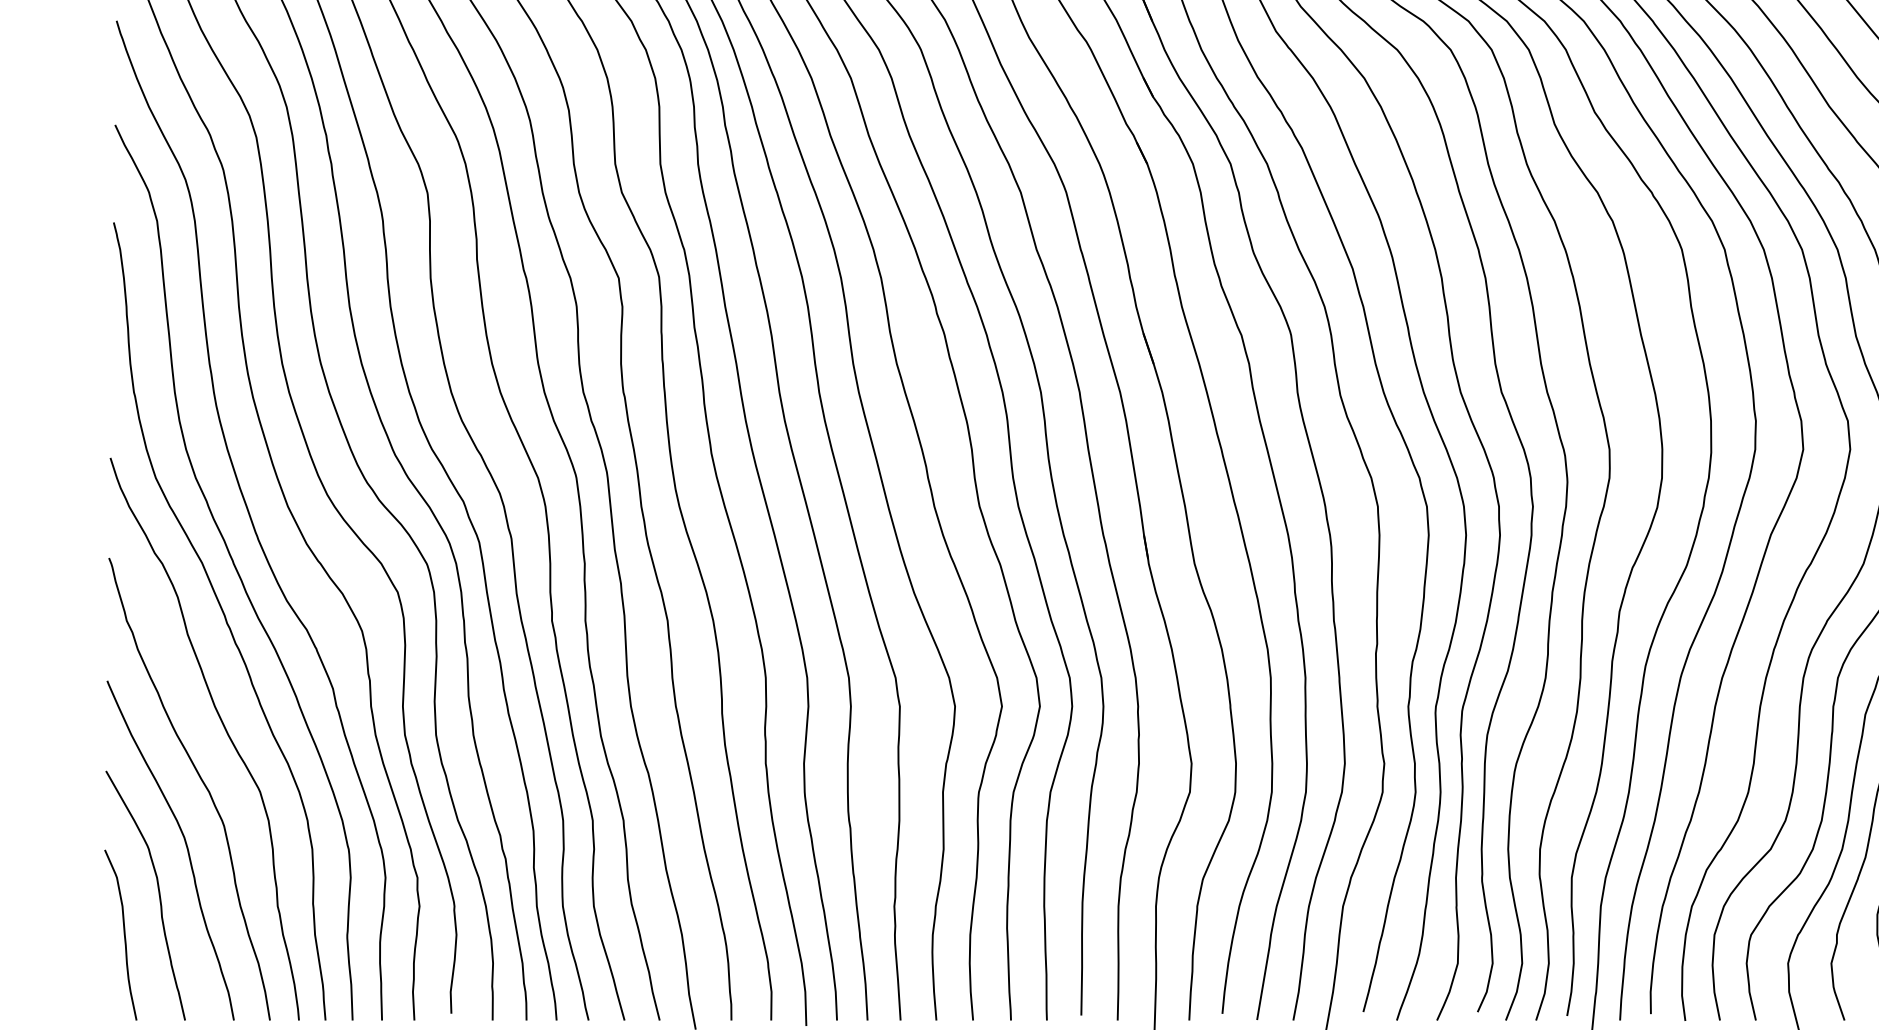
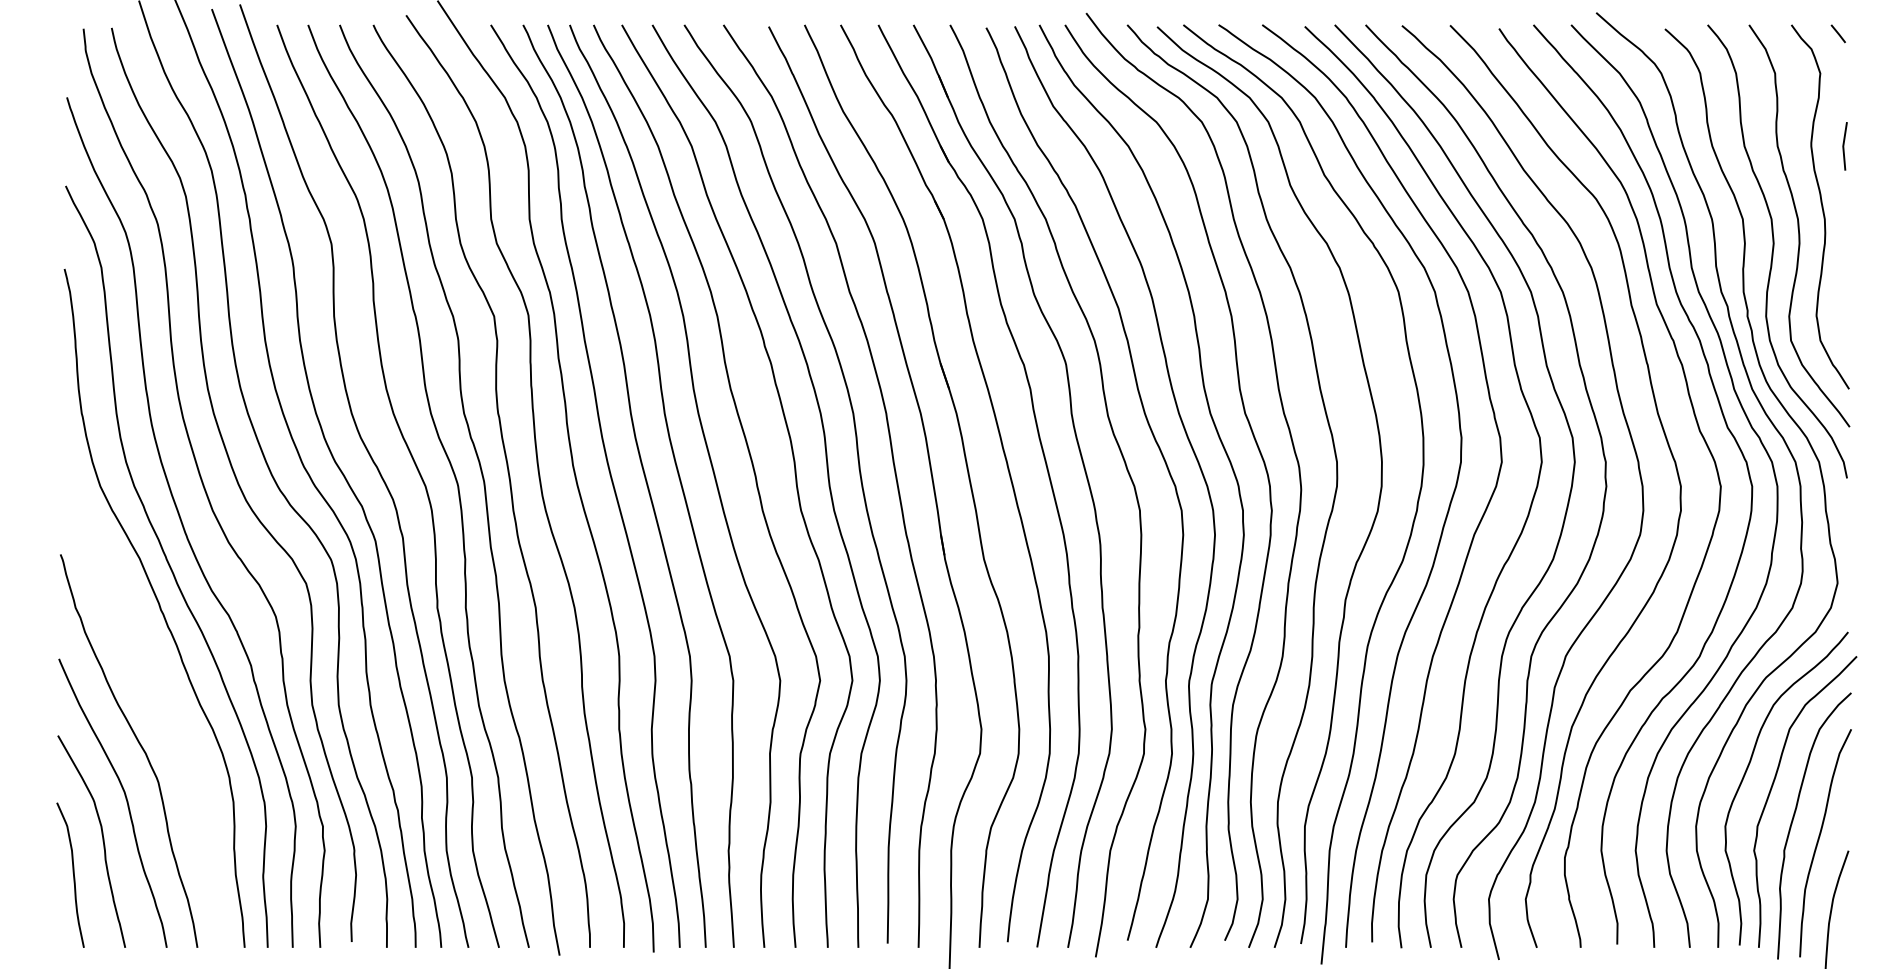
curve: (224, 729) -> (158, 700), removed

